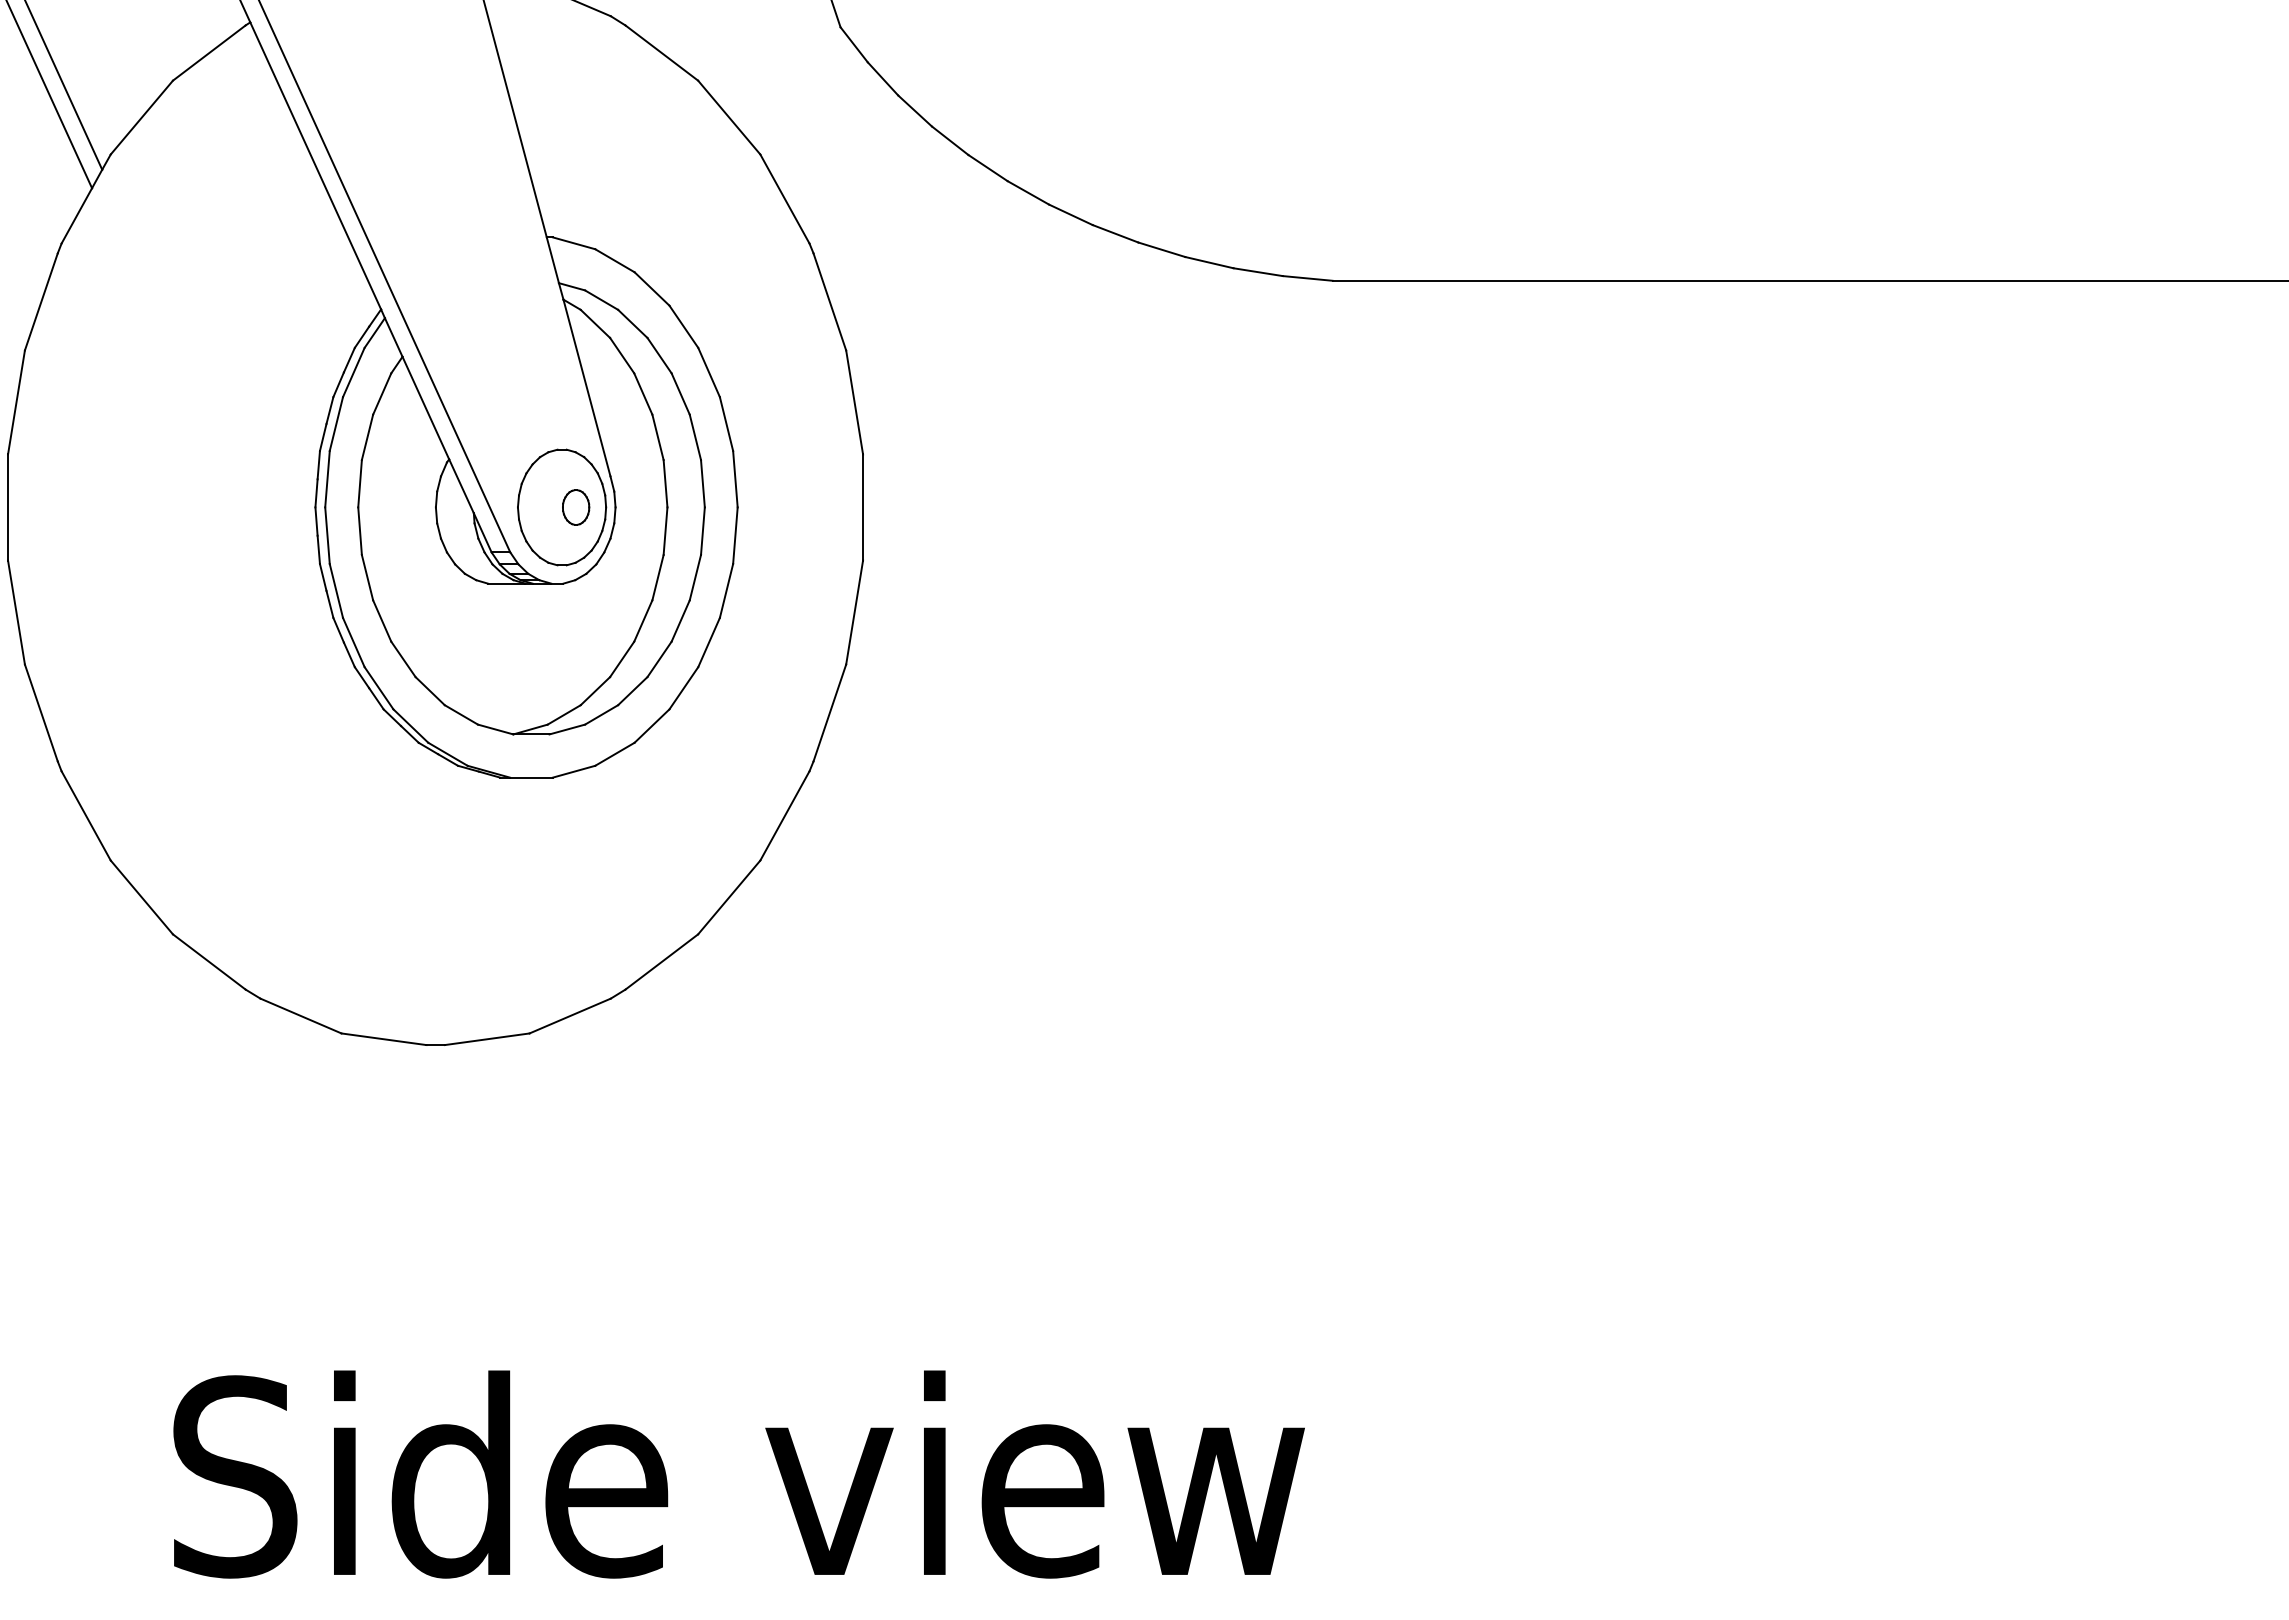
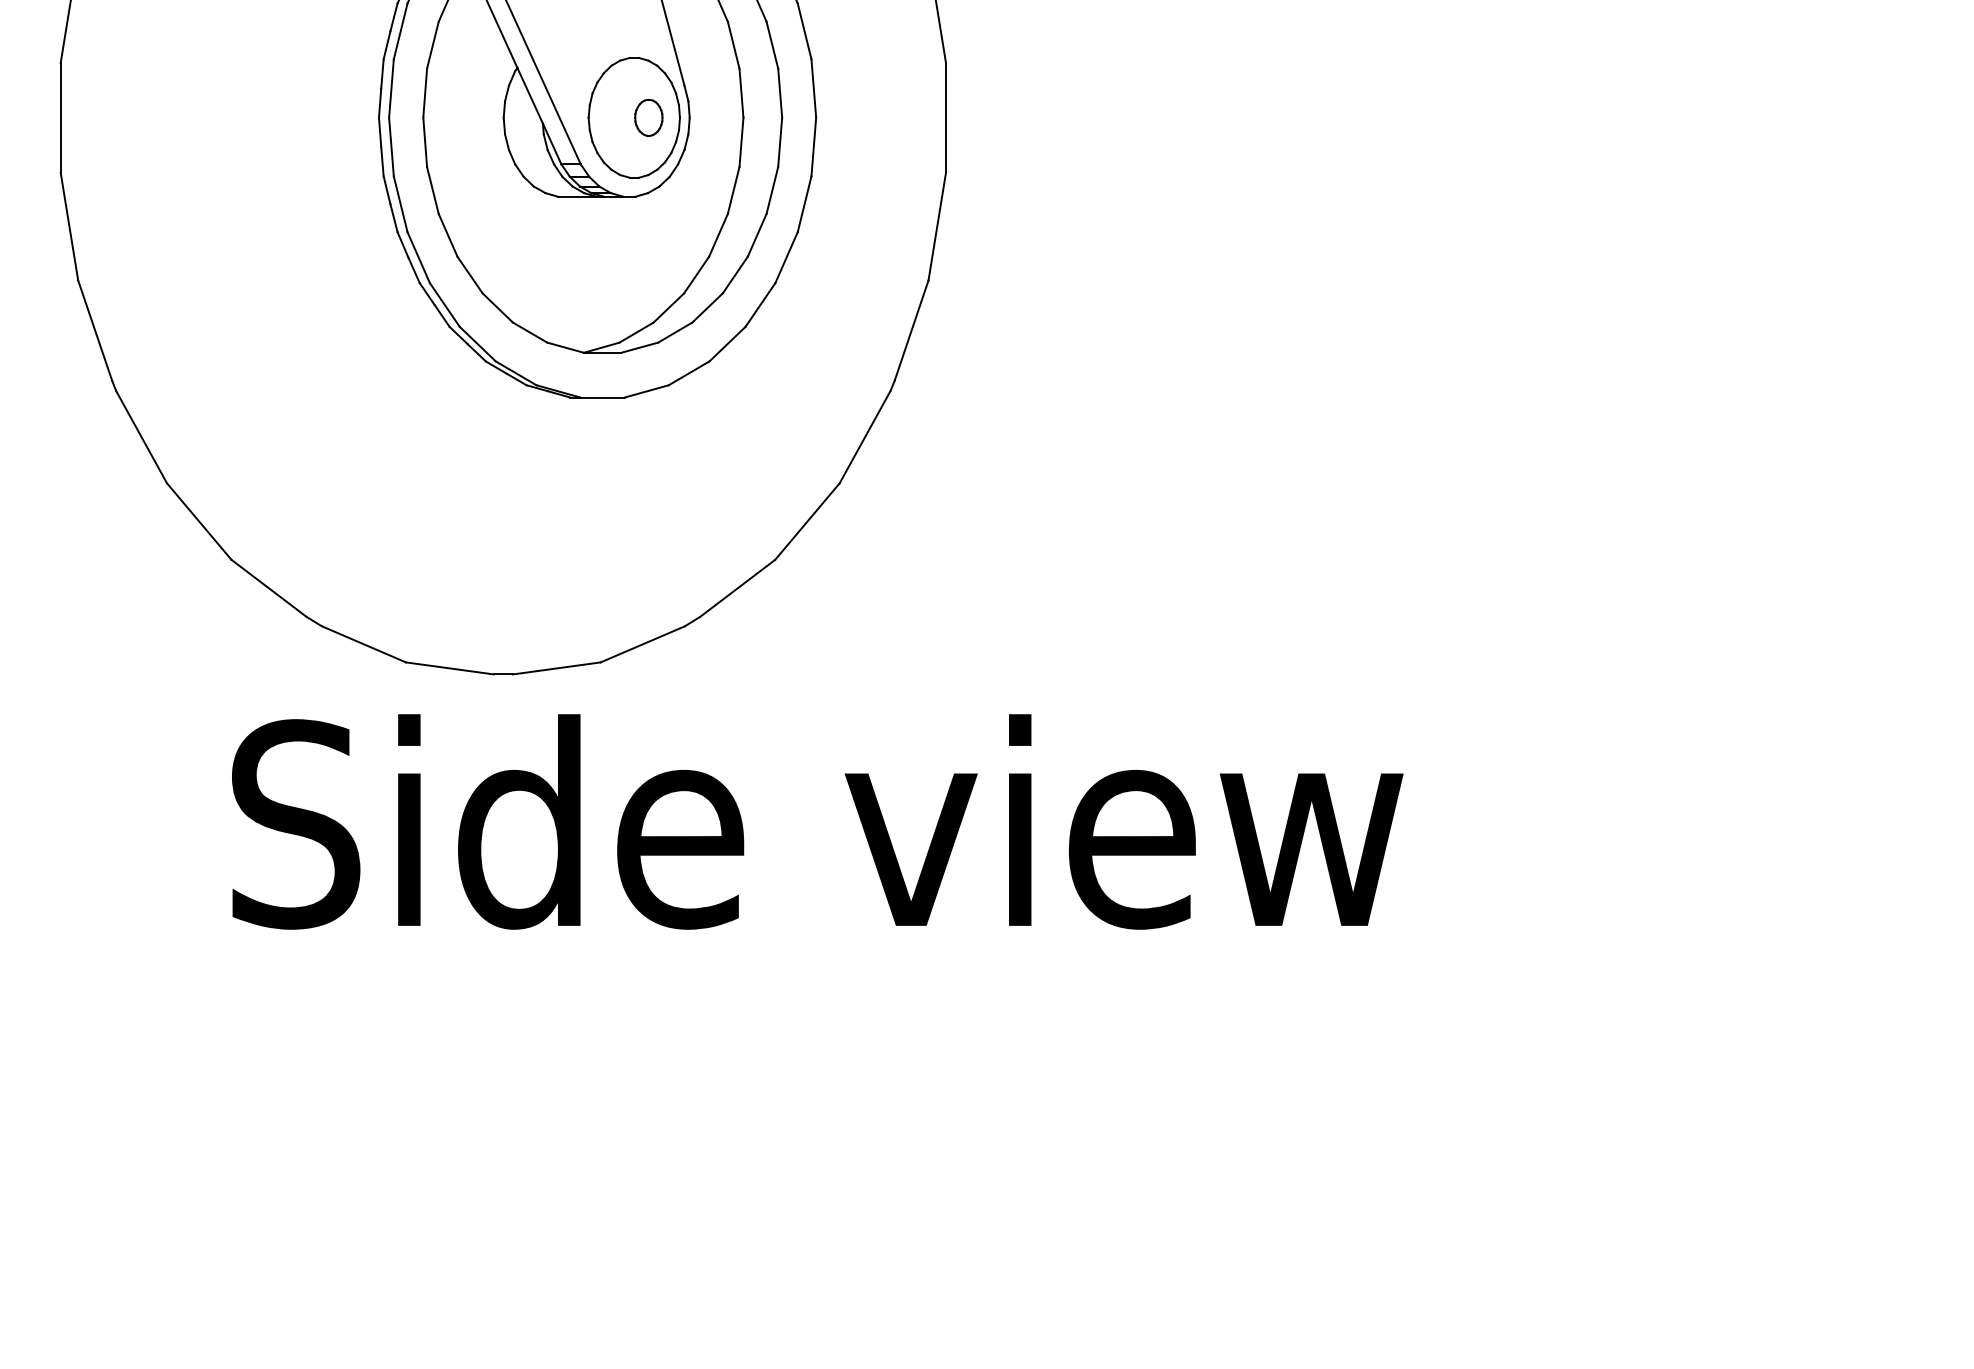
text: (738, 1474) -> (817, 821), moved

